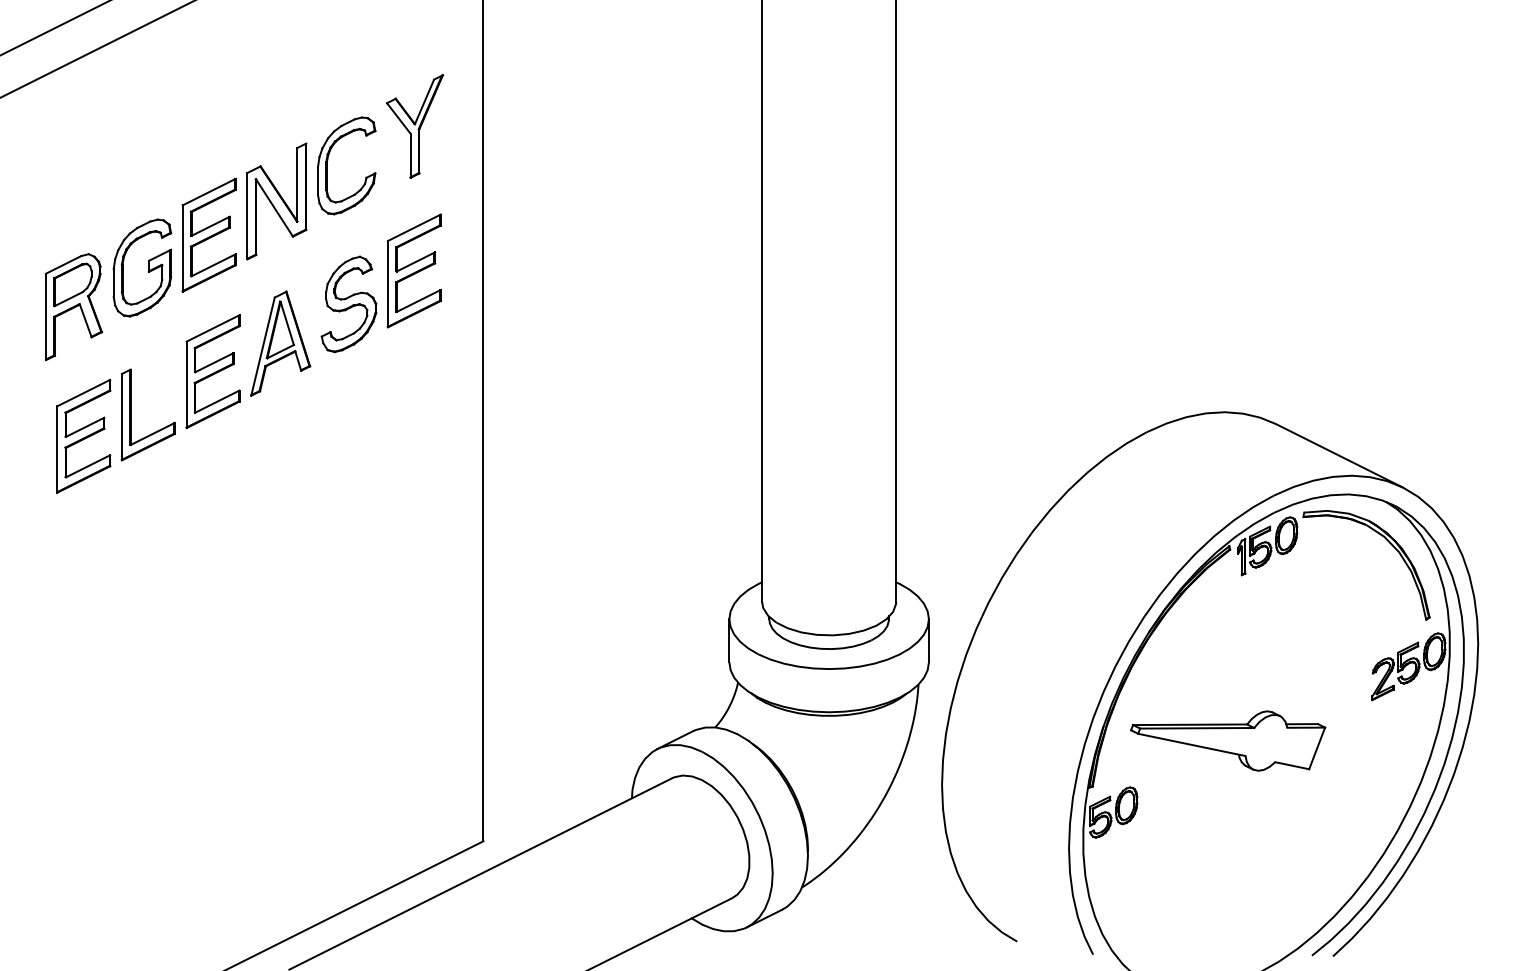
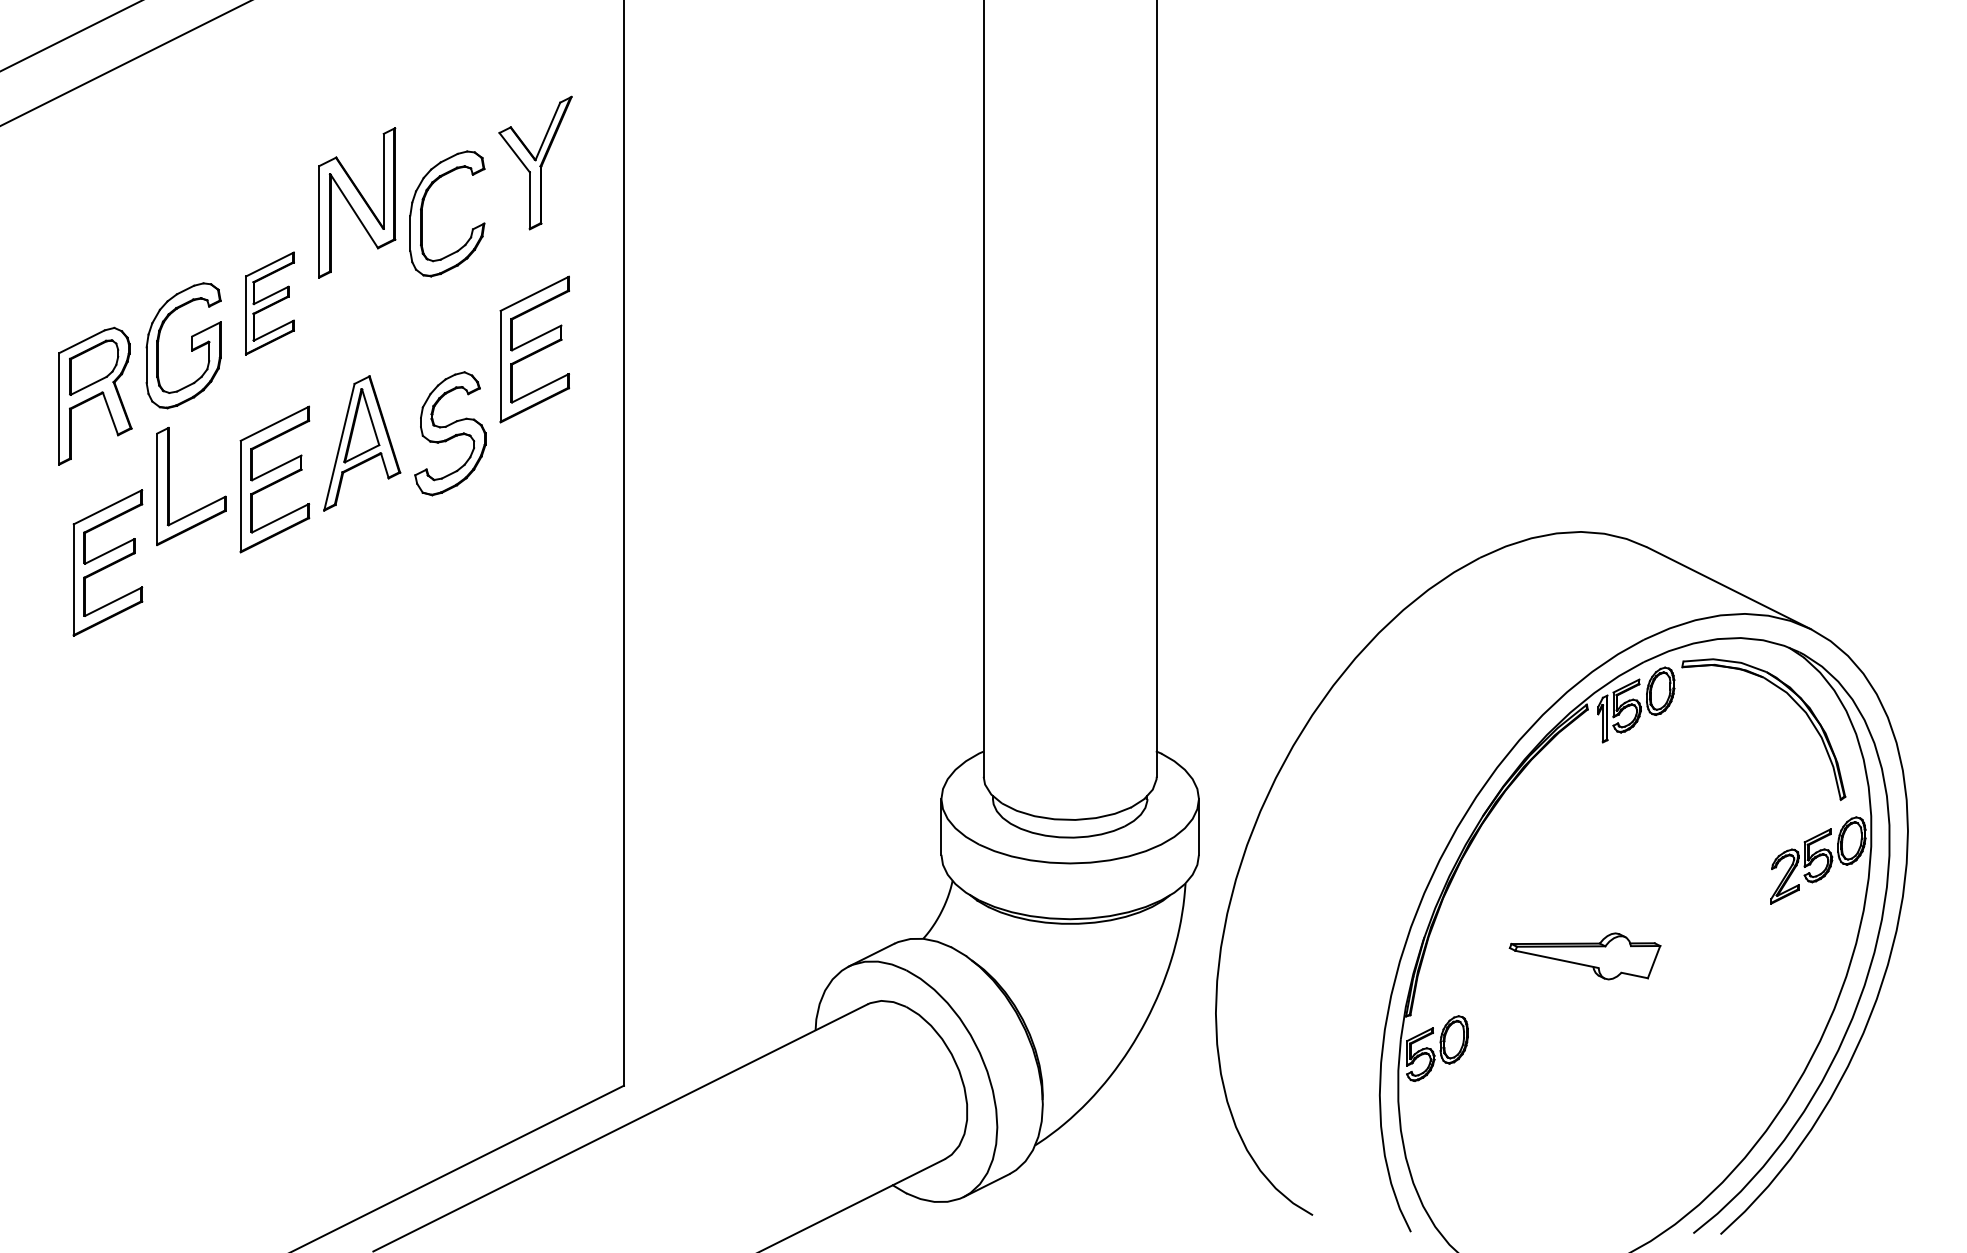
part: (277, 201) -> (357, 202), moved
part: (208, 235) -> (269, 303), size x0.7
part: (349, 304) -> (450, 433), moved
part: (131, 415) -> (169, 486), moved
part: (1227, 741) -> (1584, 956), size x0.6

